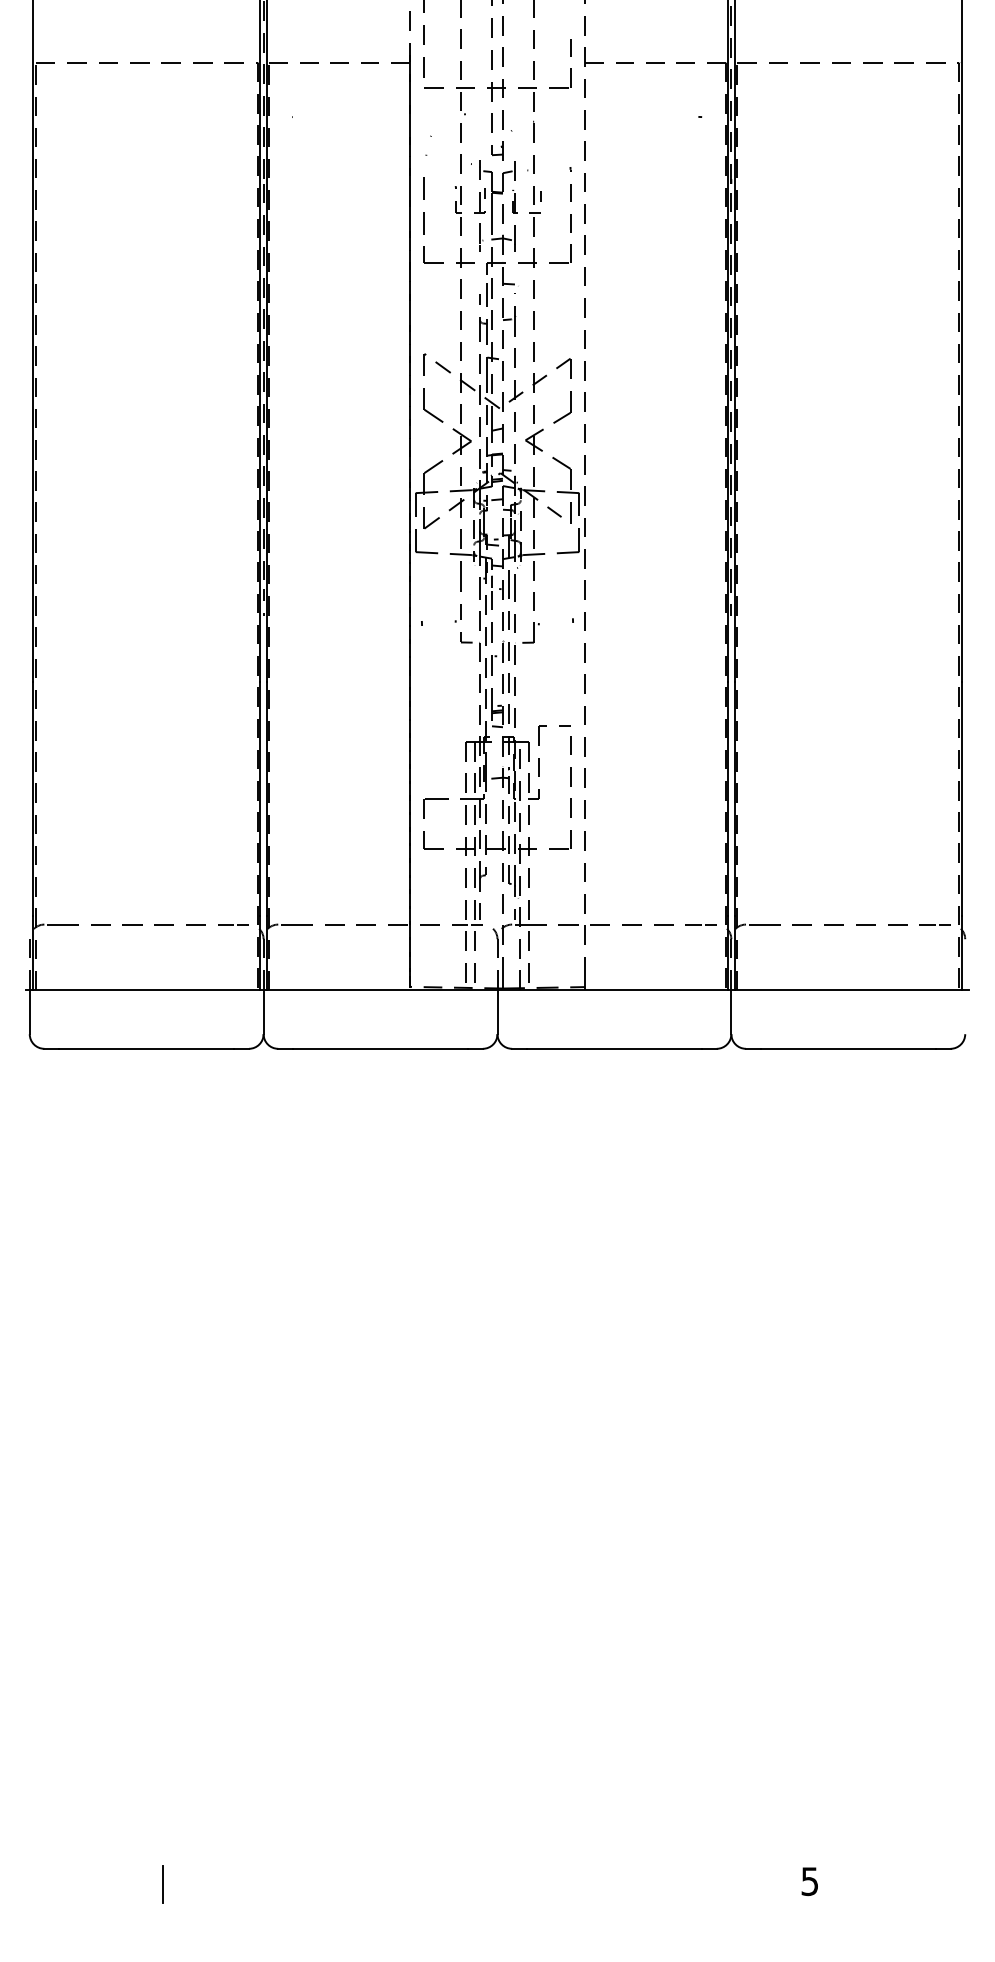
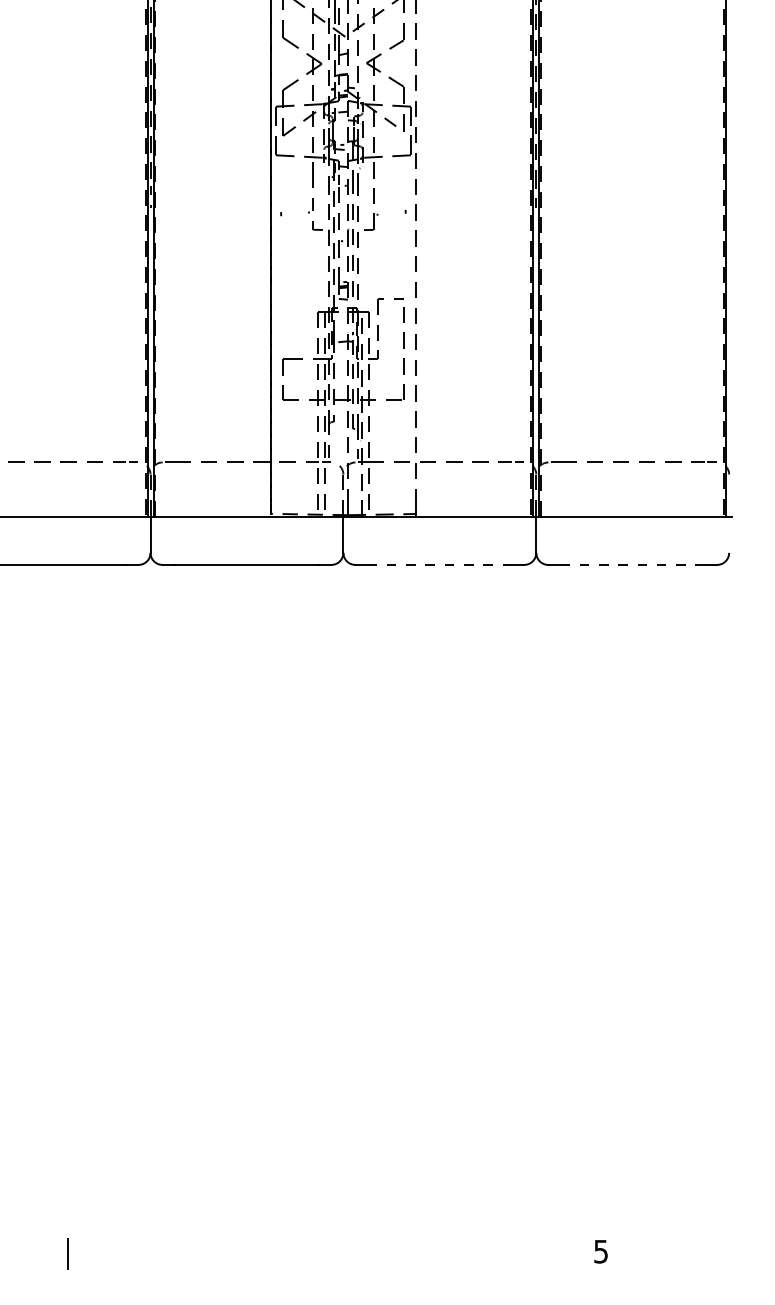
line: (614, 1048) -> (439, 564), solid -> dashed
line: (848, 1048) -> (632, 564), solid -> dashed

